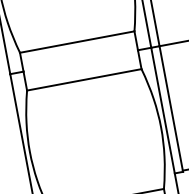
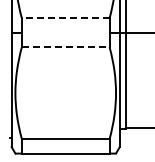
line: (76, 42) -> (65, 18), solid -> dashed
line: (84, 80) -> (65, 47), solid -> dashed

